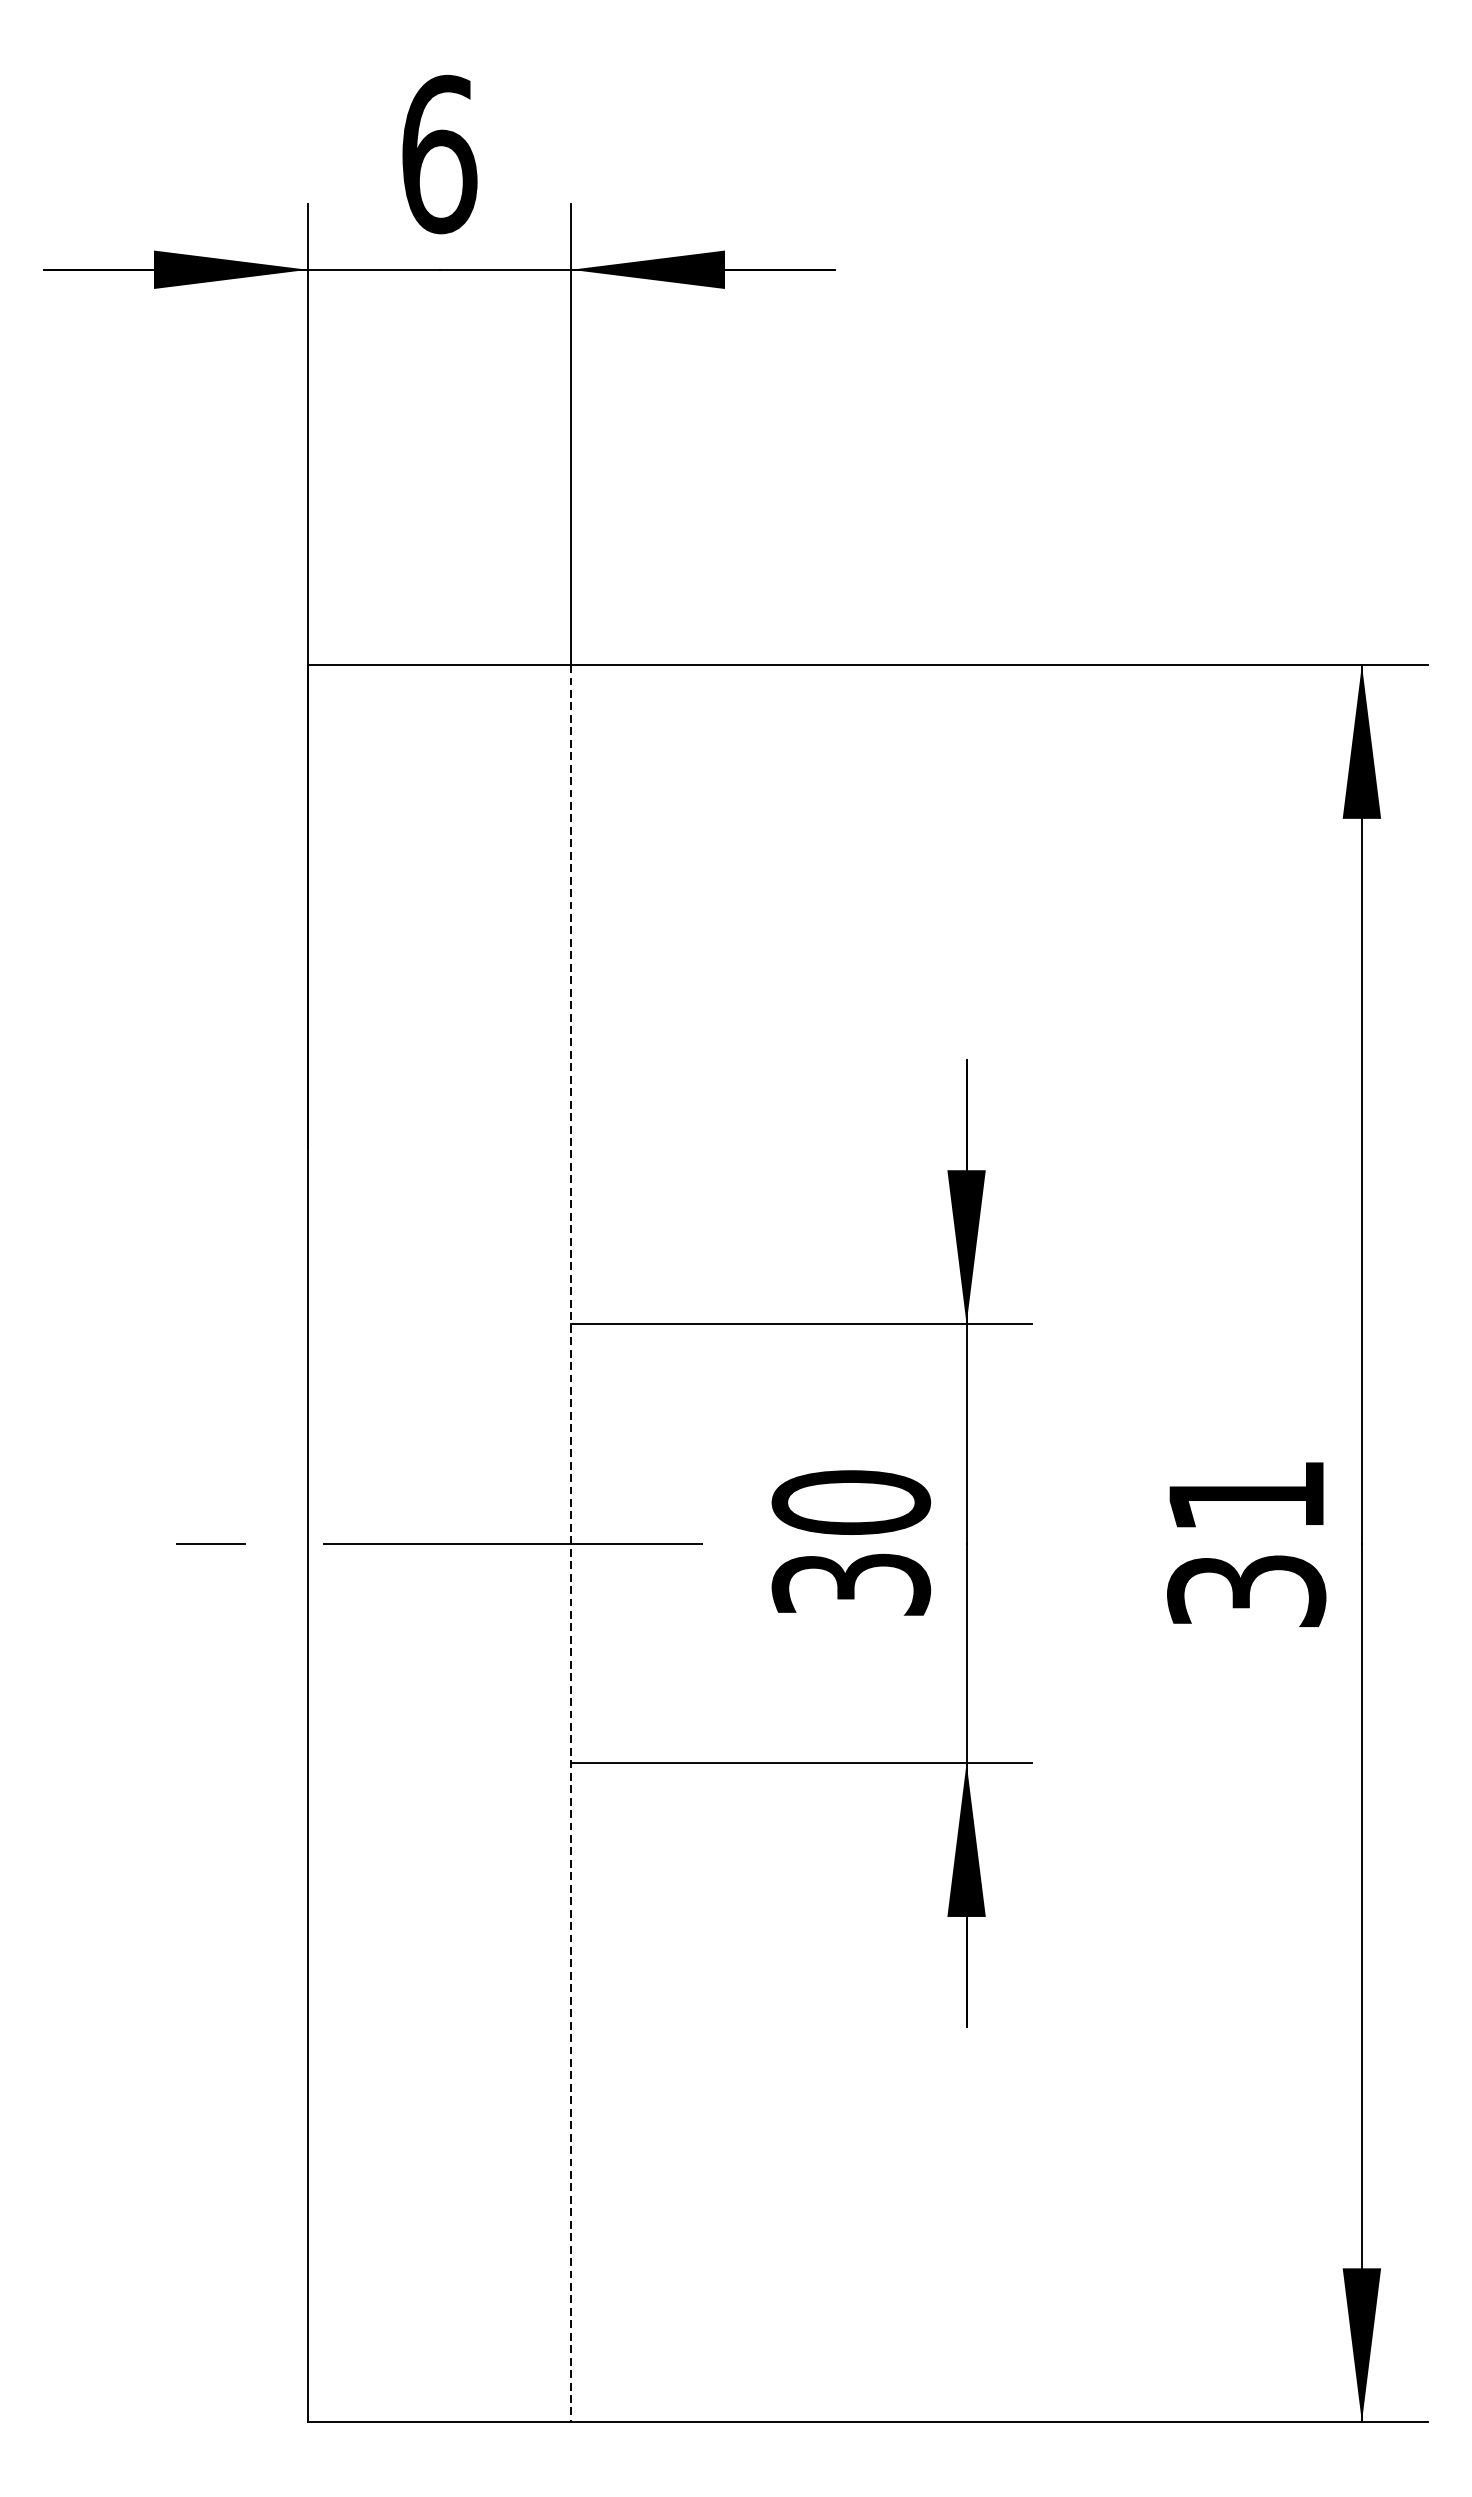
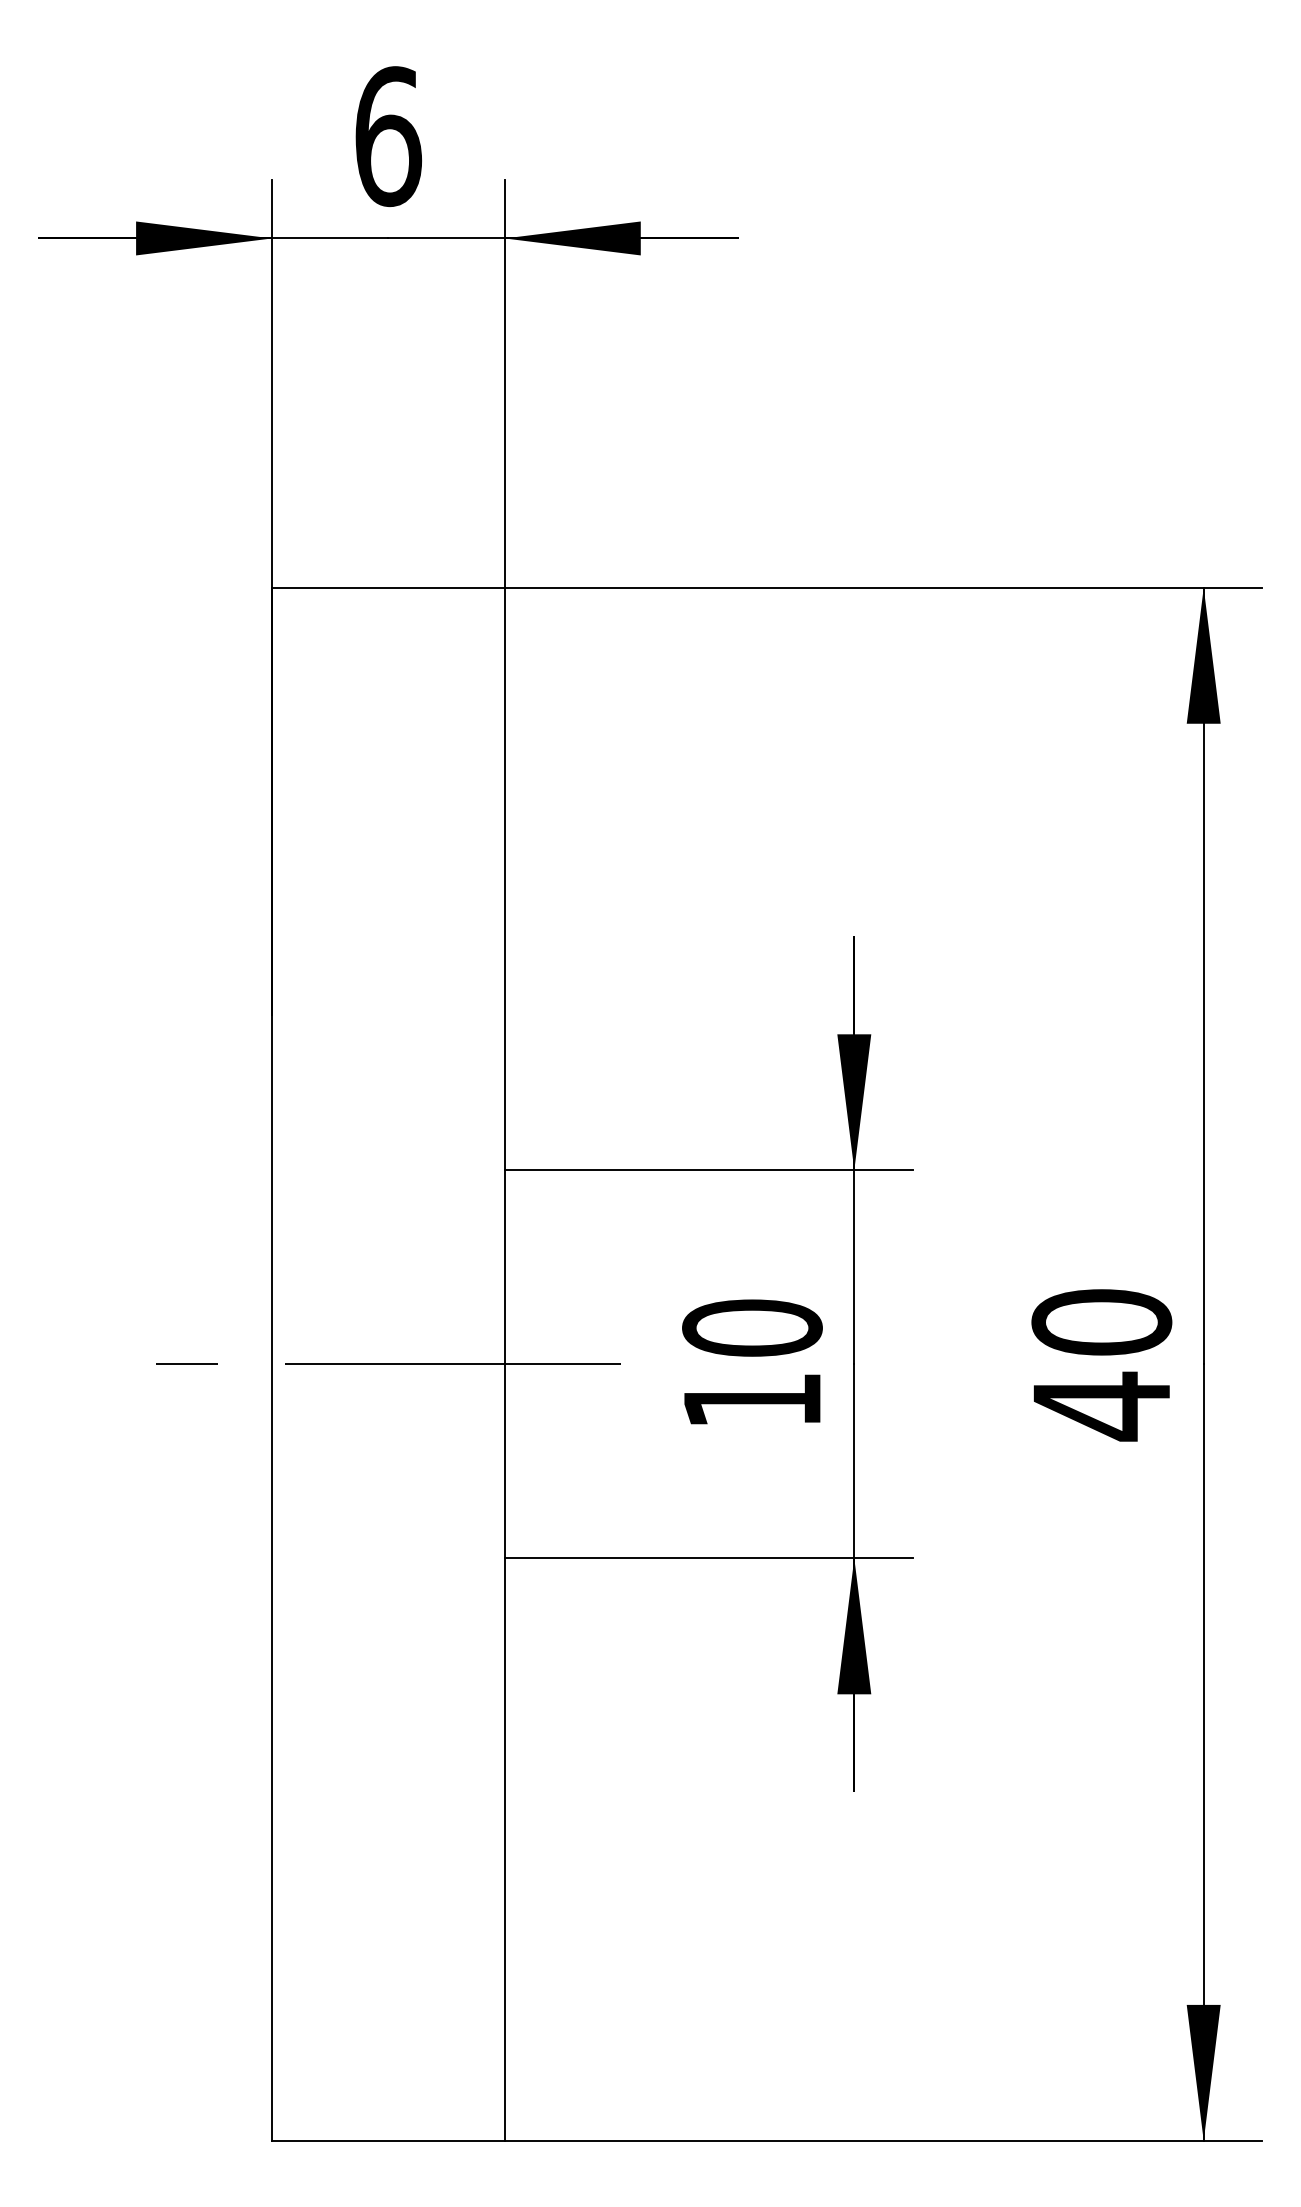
line: (570, 1543) -> (504, 1364), dashed -> solid
text: (1246, 1544) -> (1101, 1365), 31 -> 40
text: (851, 1584) -> (752, 1400), 30 -> 10

